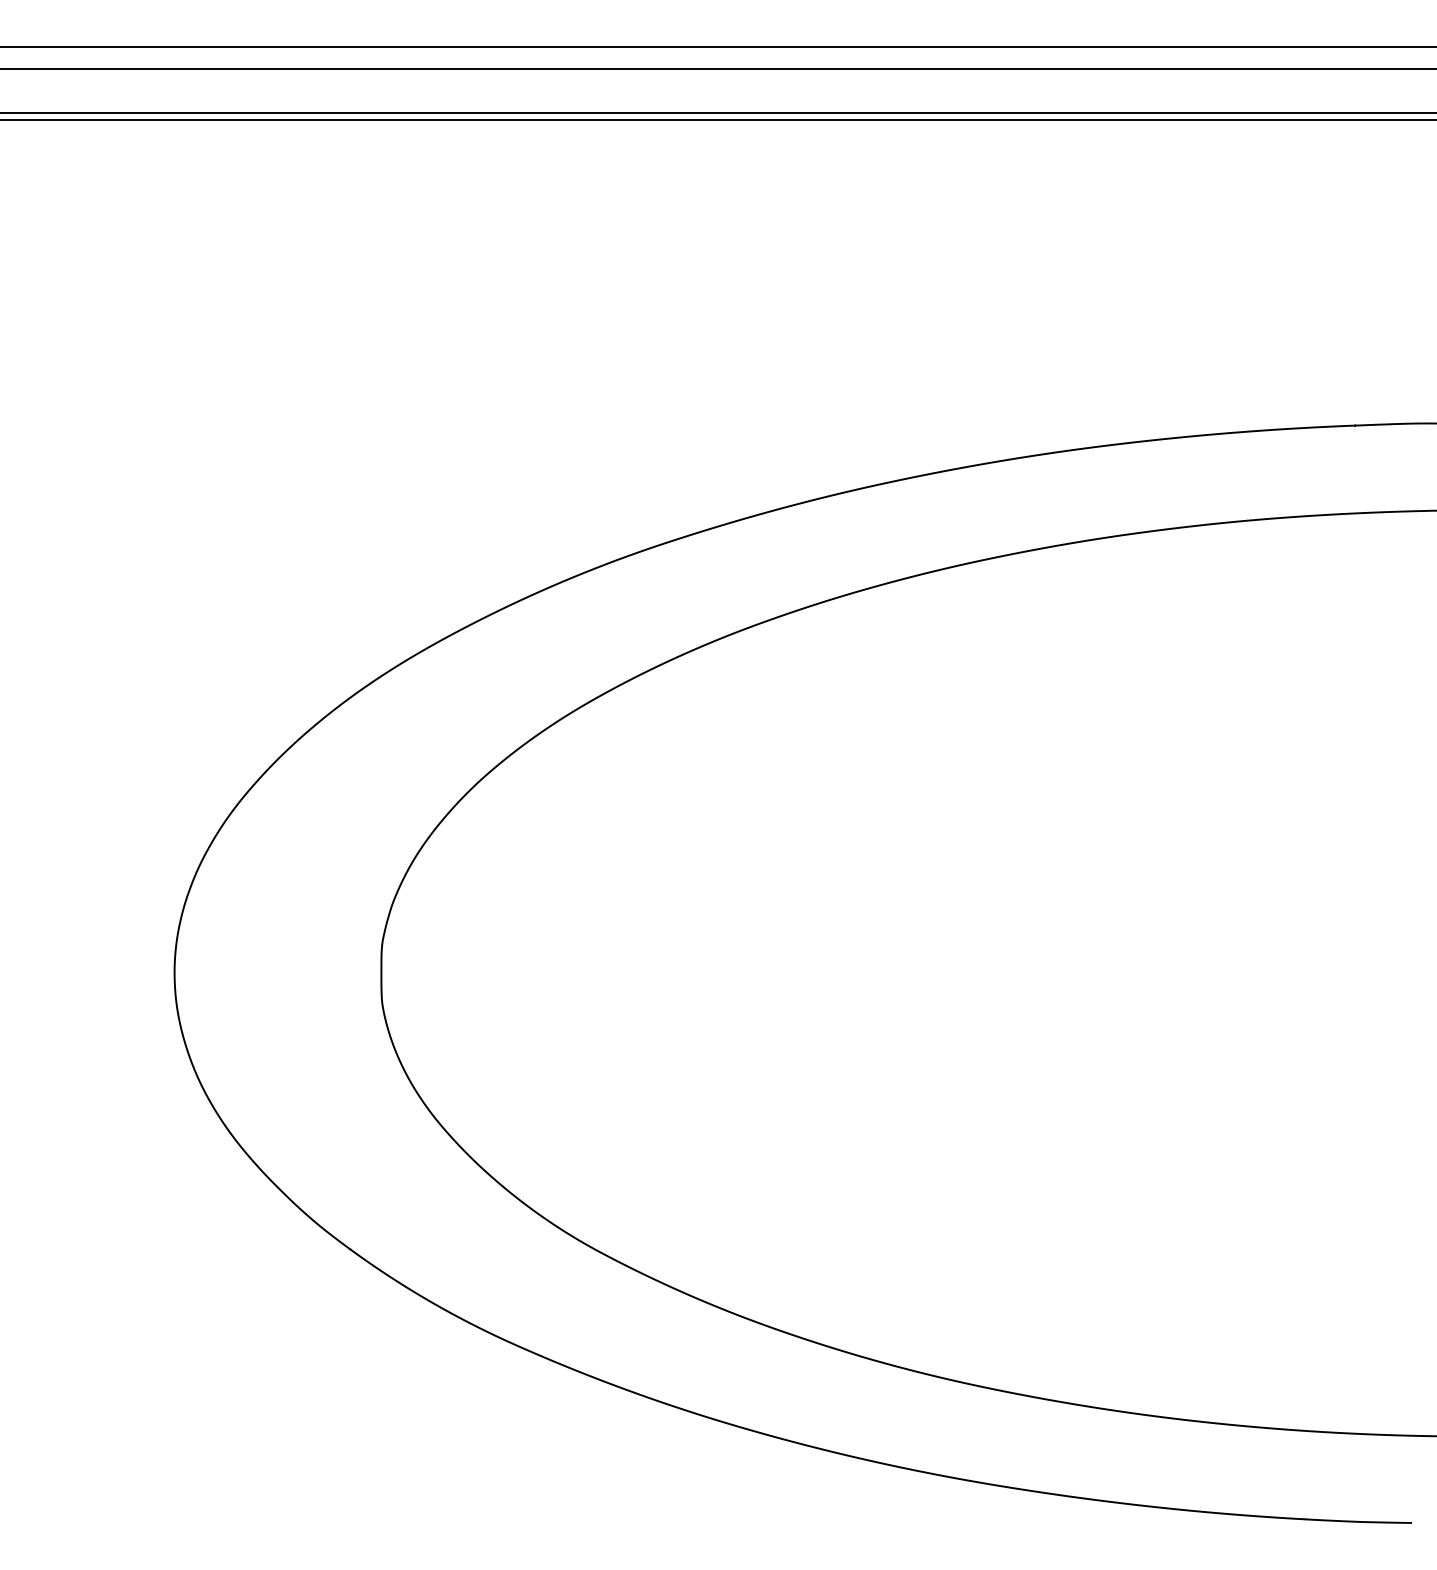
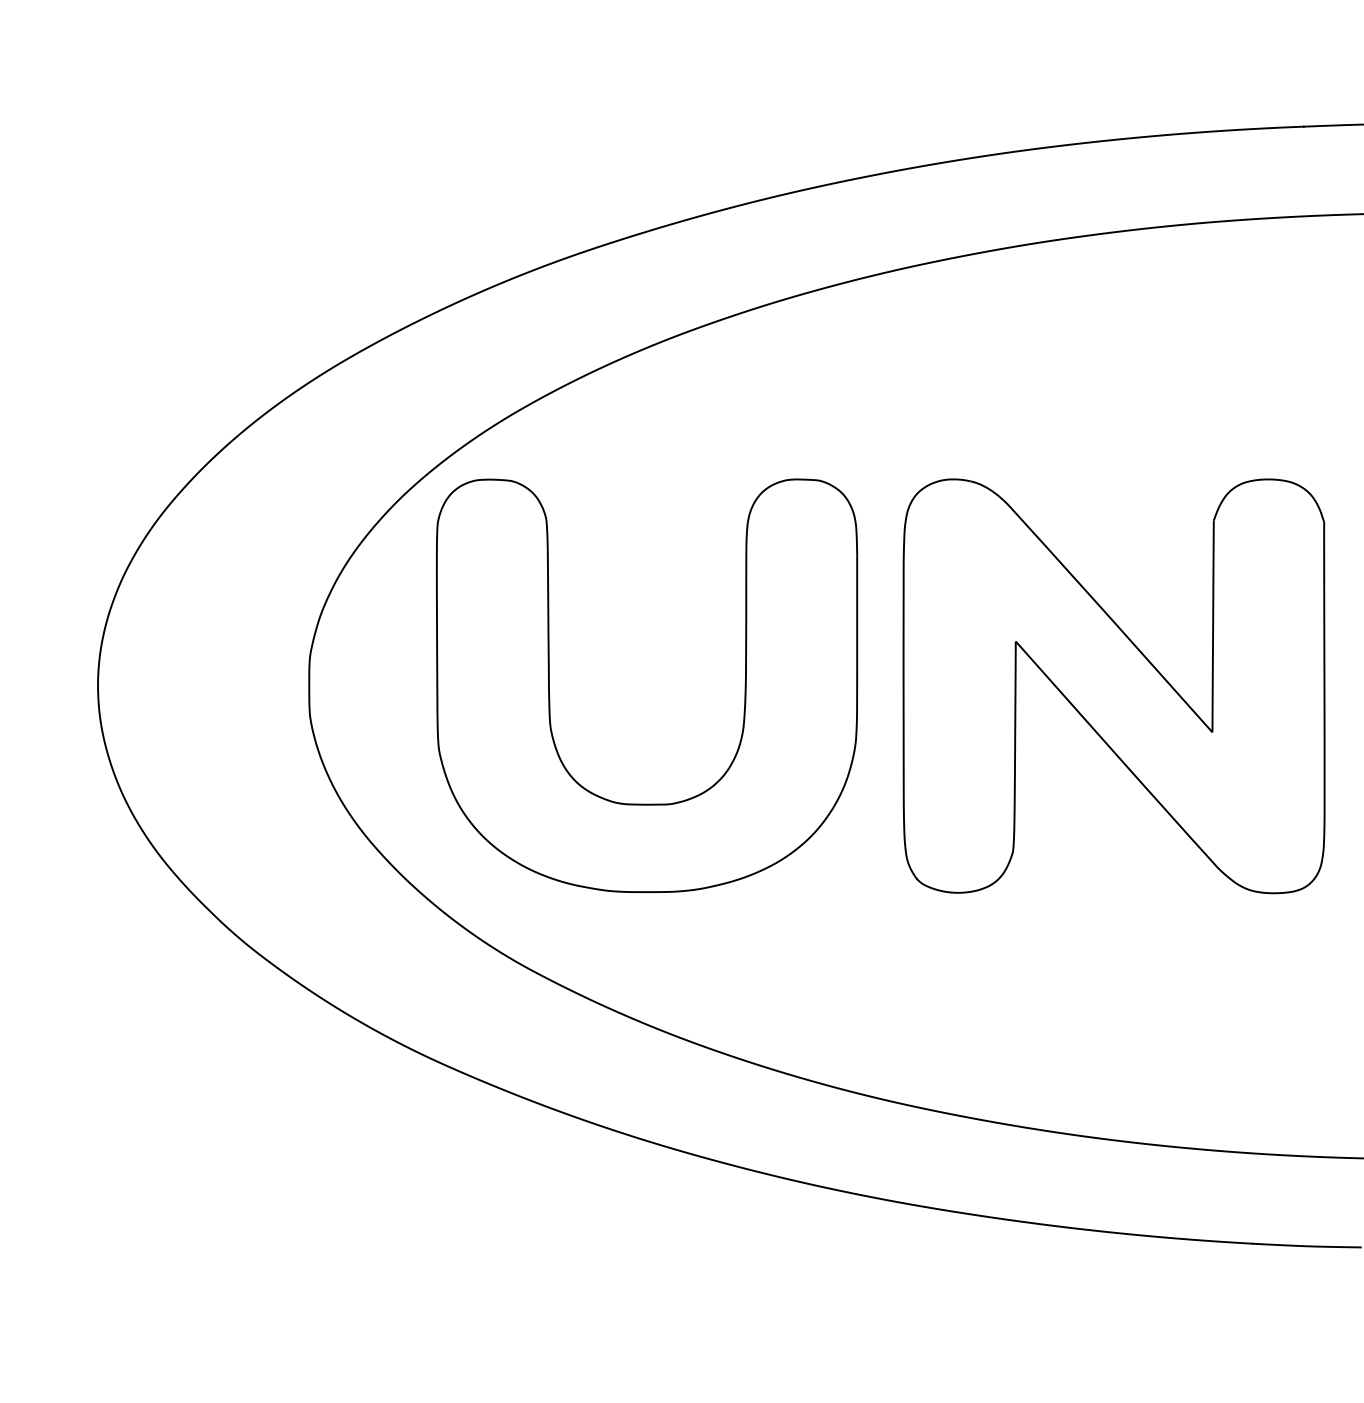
part: (1169, 973) -> (1114, 686), added
part: (617, 978) -> (550, 691), added

